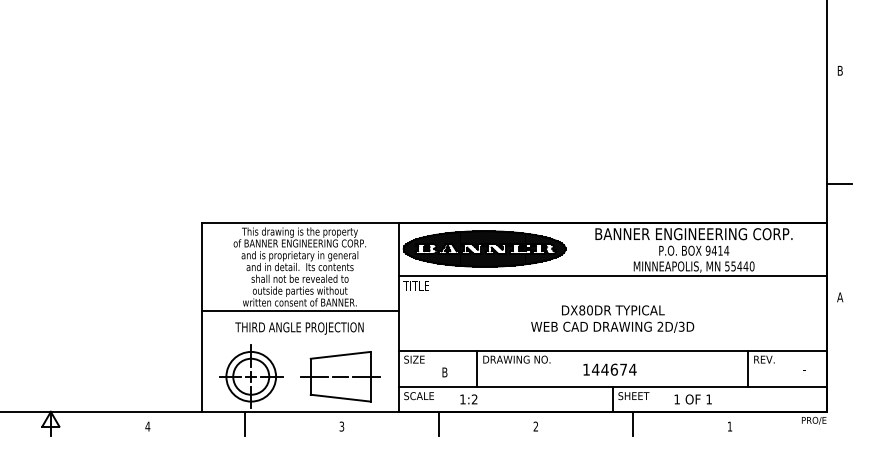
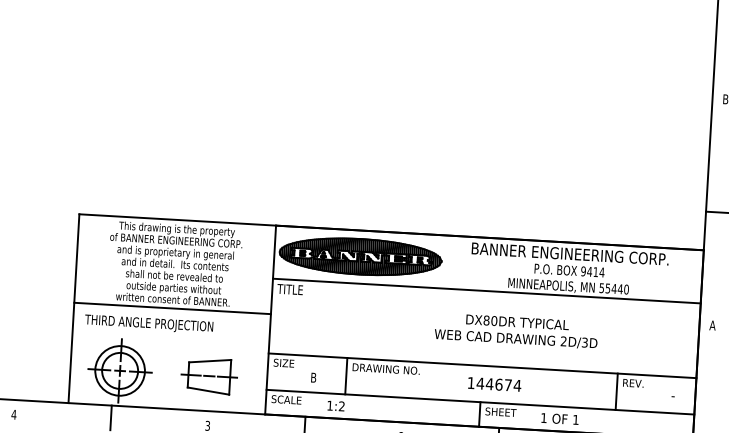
text: (612, 318) -> (516, 330), moved
text: (299, 328) -> (149, 324), moved
text: (609, 369) -> (494, 384), moved
part: (340, 376) -> (209, 375), size x0.7

